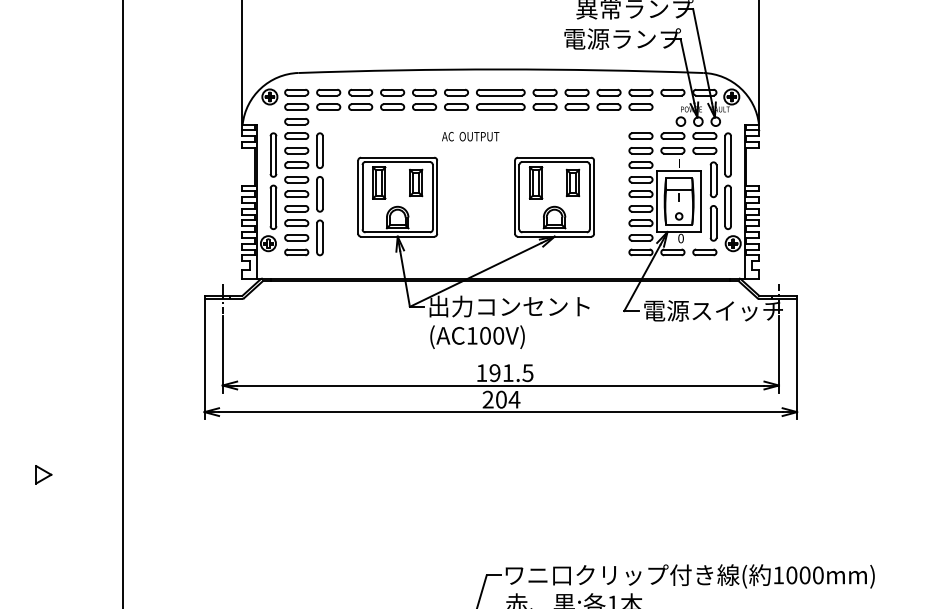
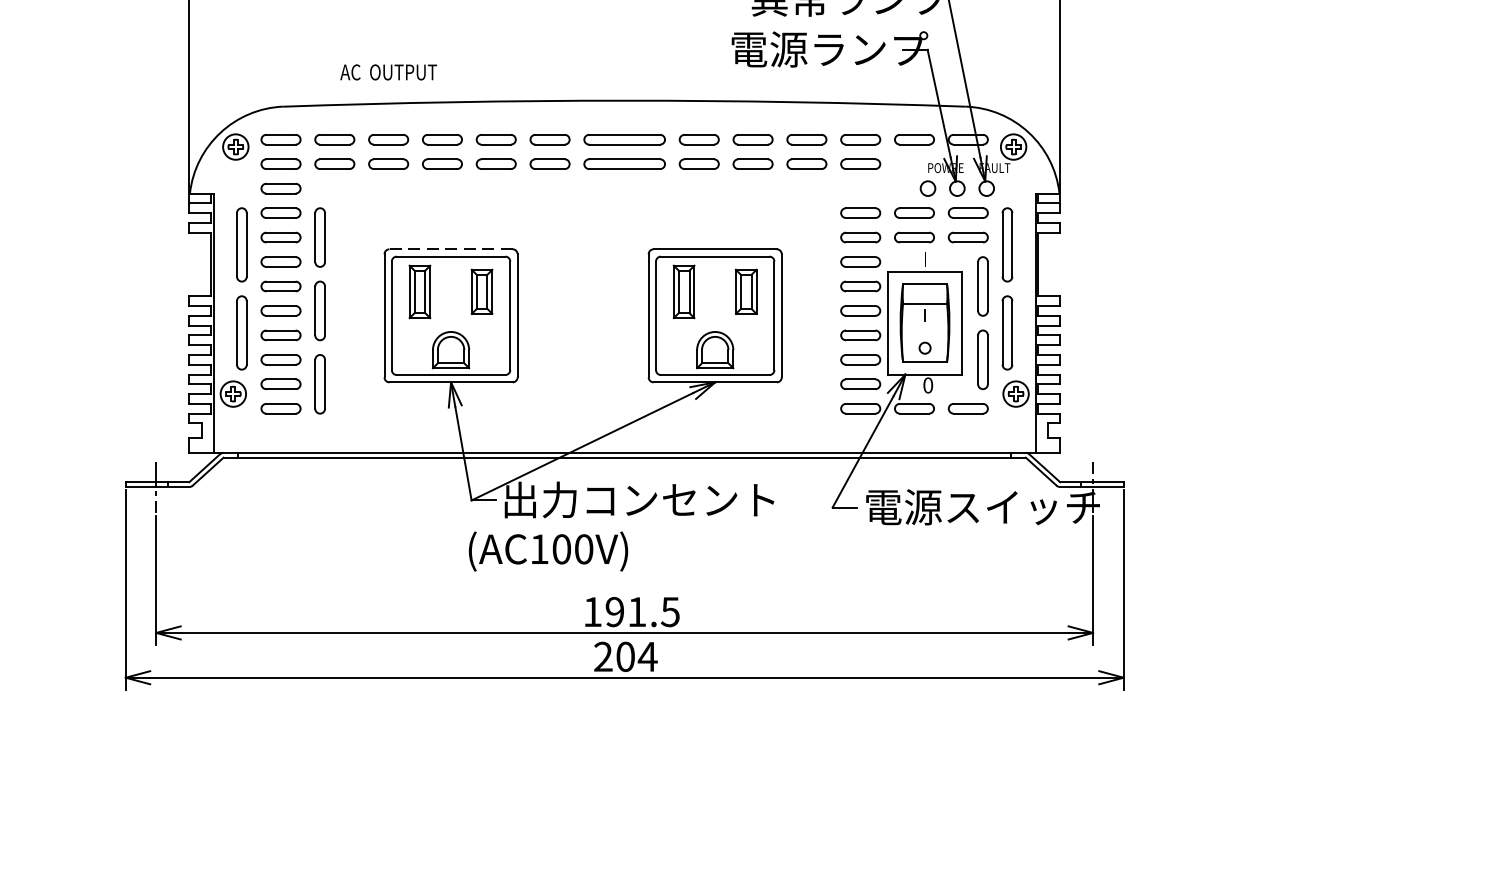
text: (470, 136) -> (388, 72), moved
line: (397, 157) -> (450, 248), solid -> dashed
text: (477, 336) -> (548, 550), moved

